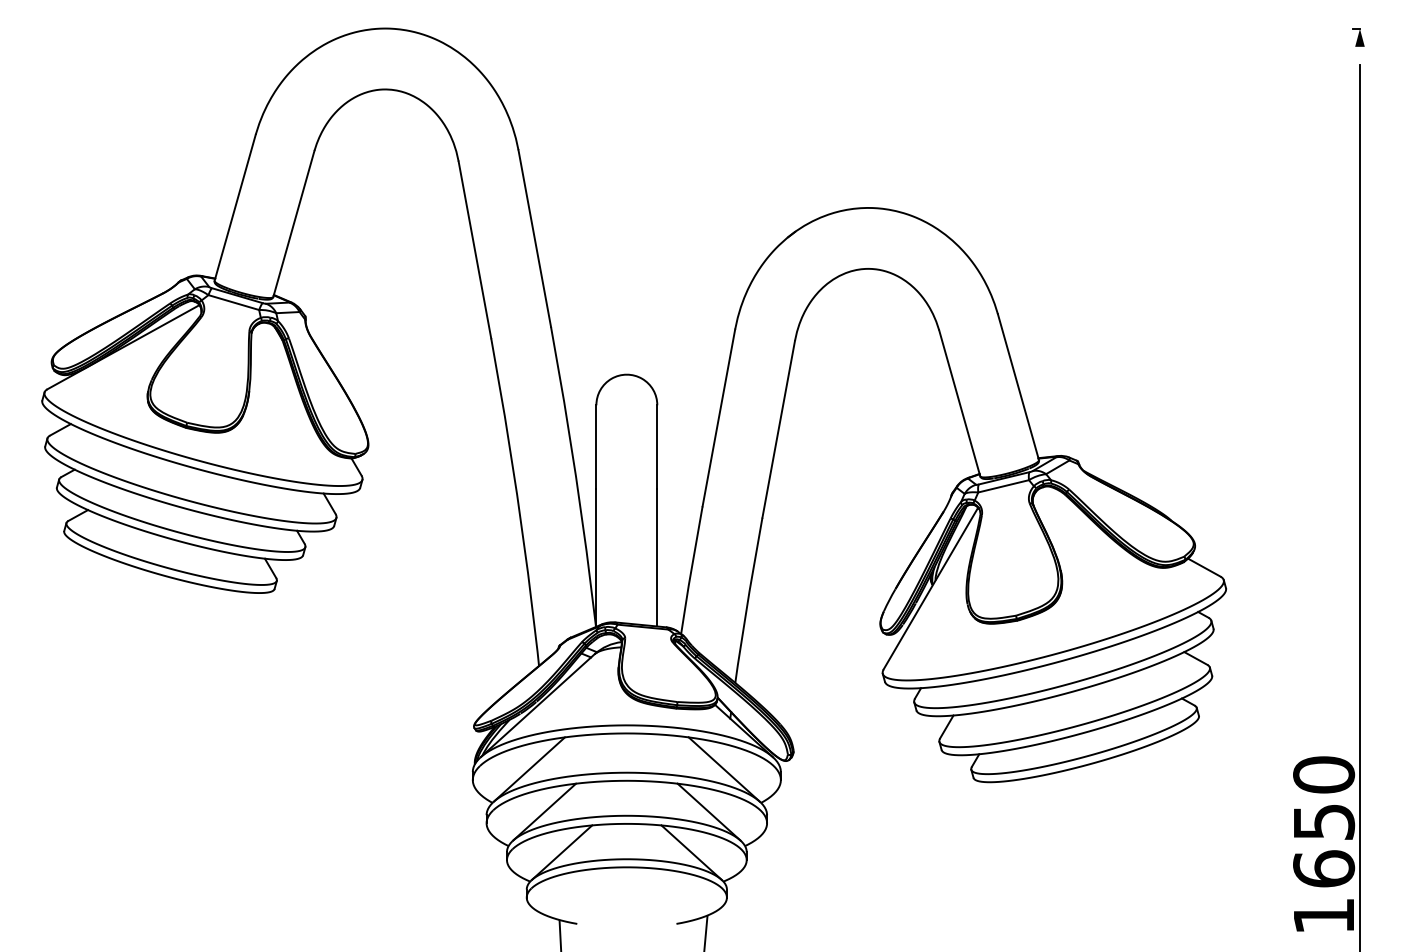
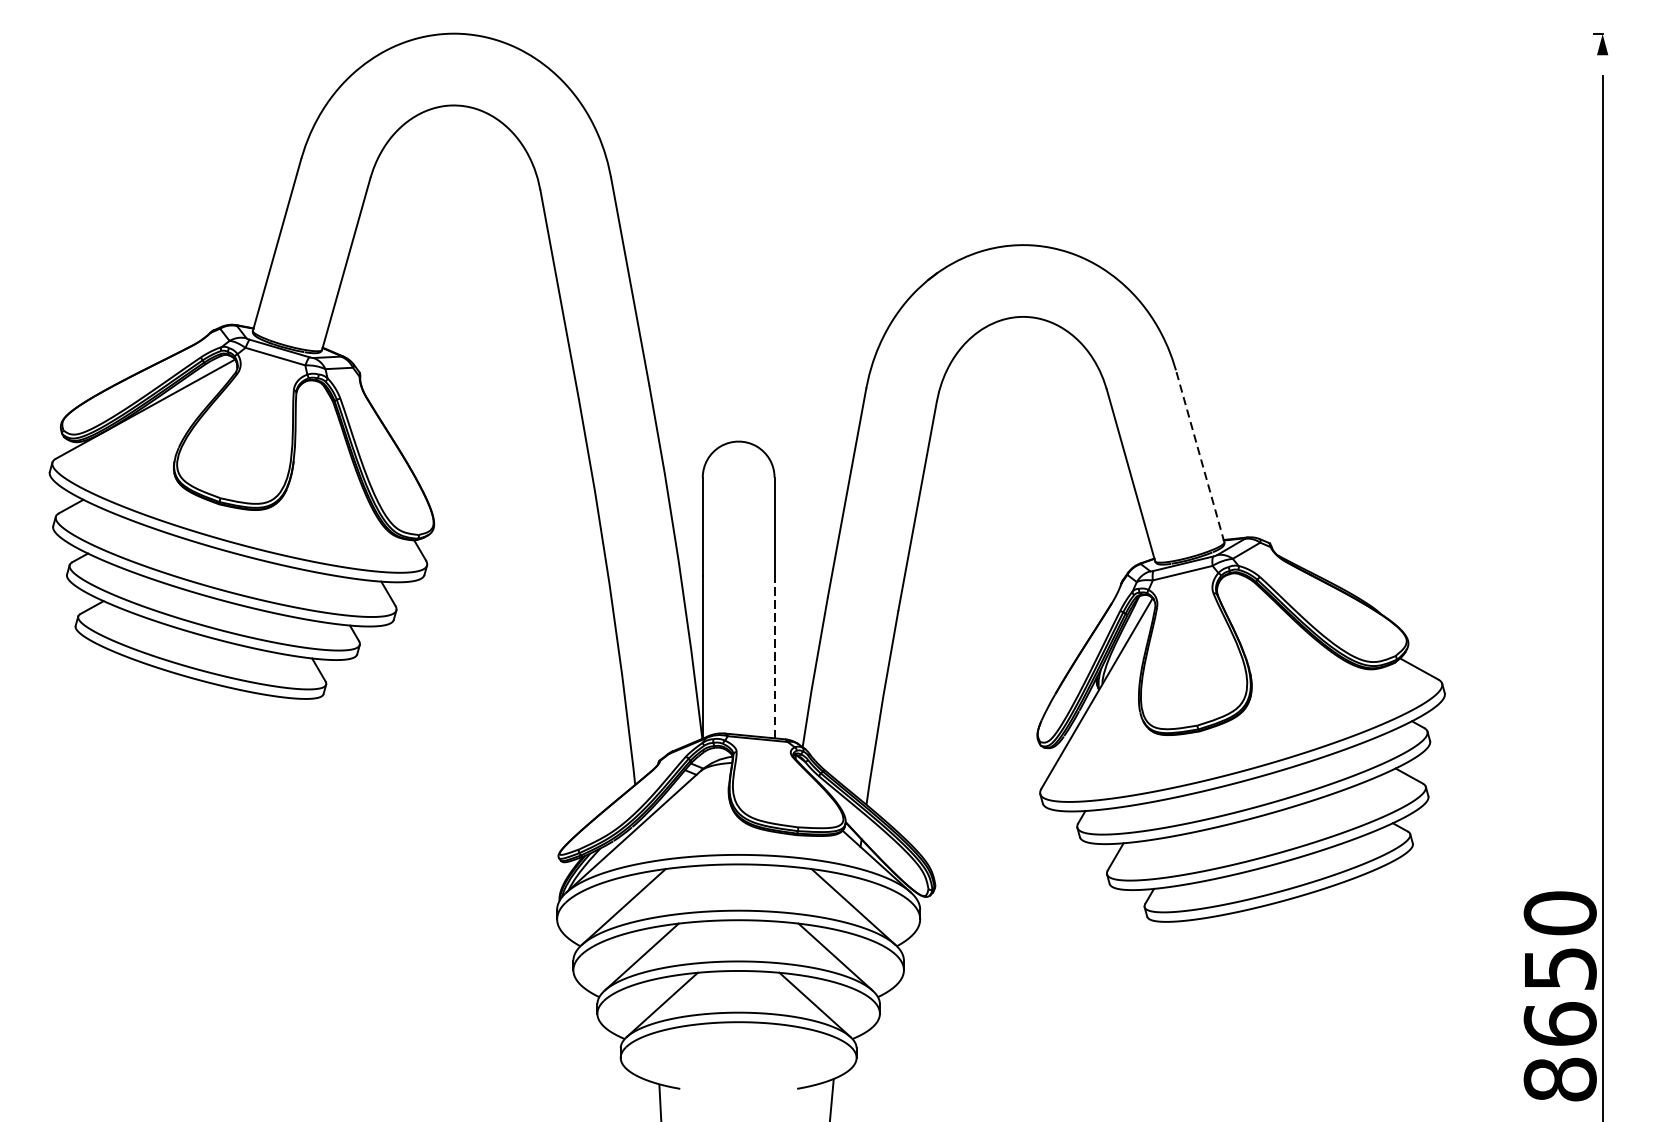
line: (1018, 387) -> (1200, 456), solid -> dashed
line: (657, 557) -> (774, 657), solid -> dashed
text: (1324, 915) -> (1560, 1078), 1650 -> 8650

